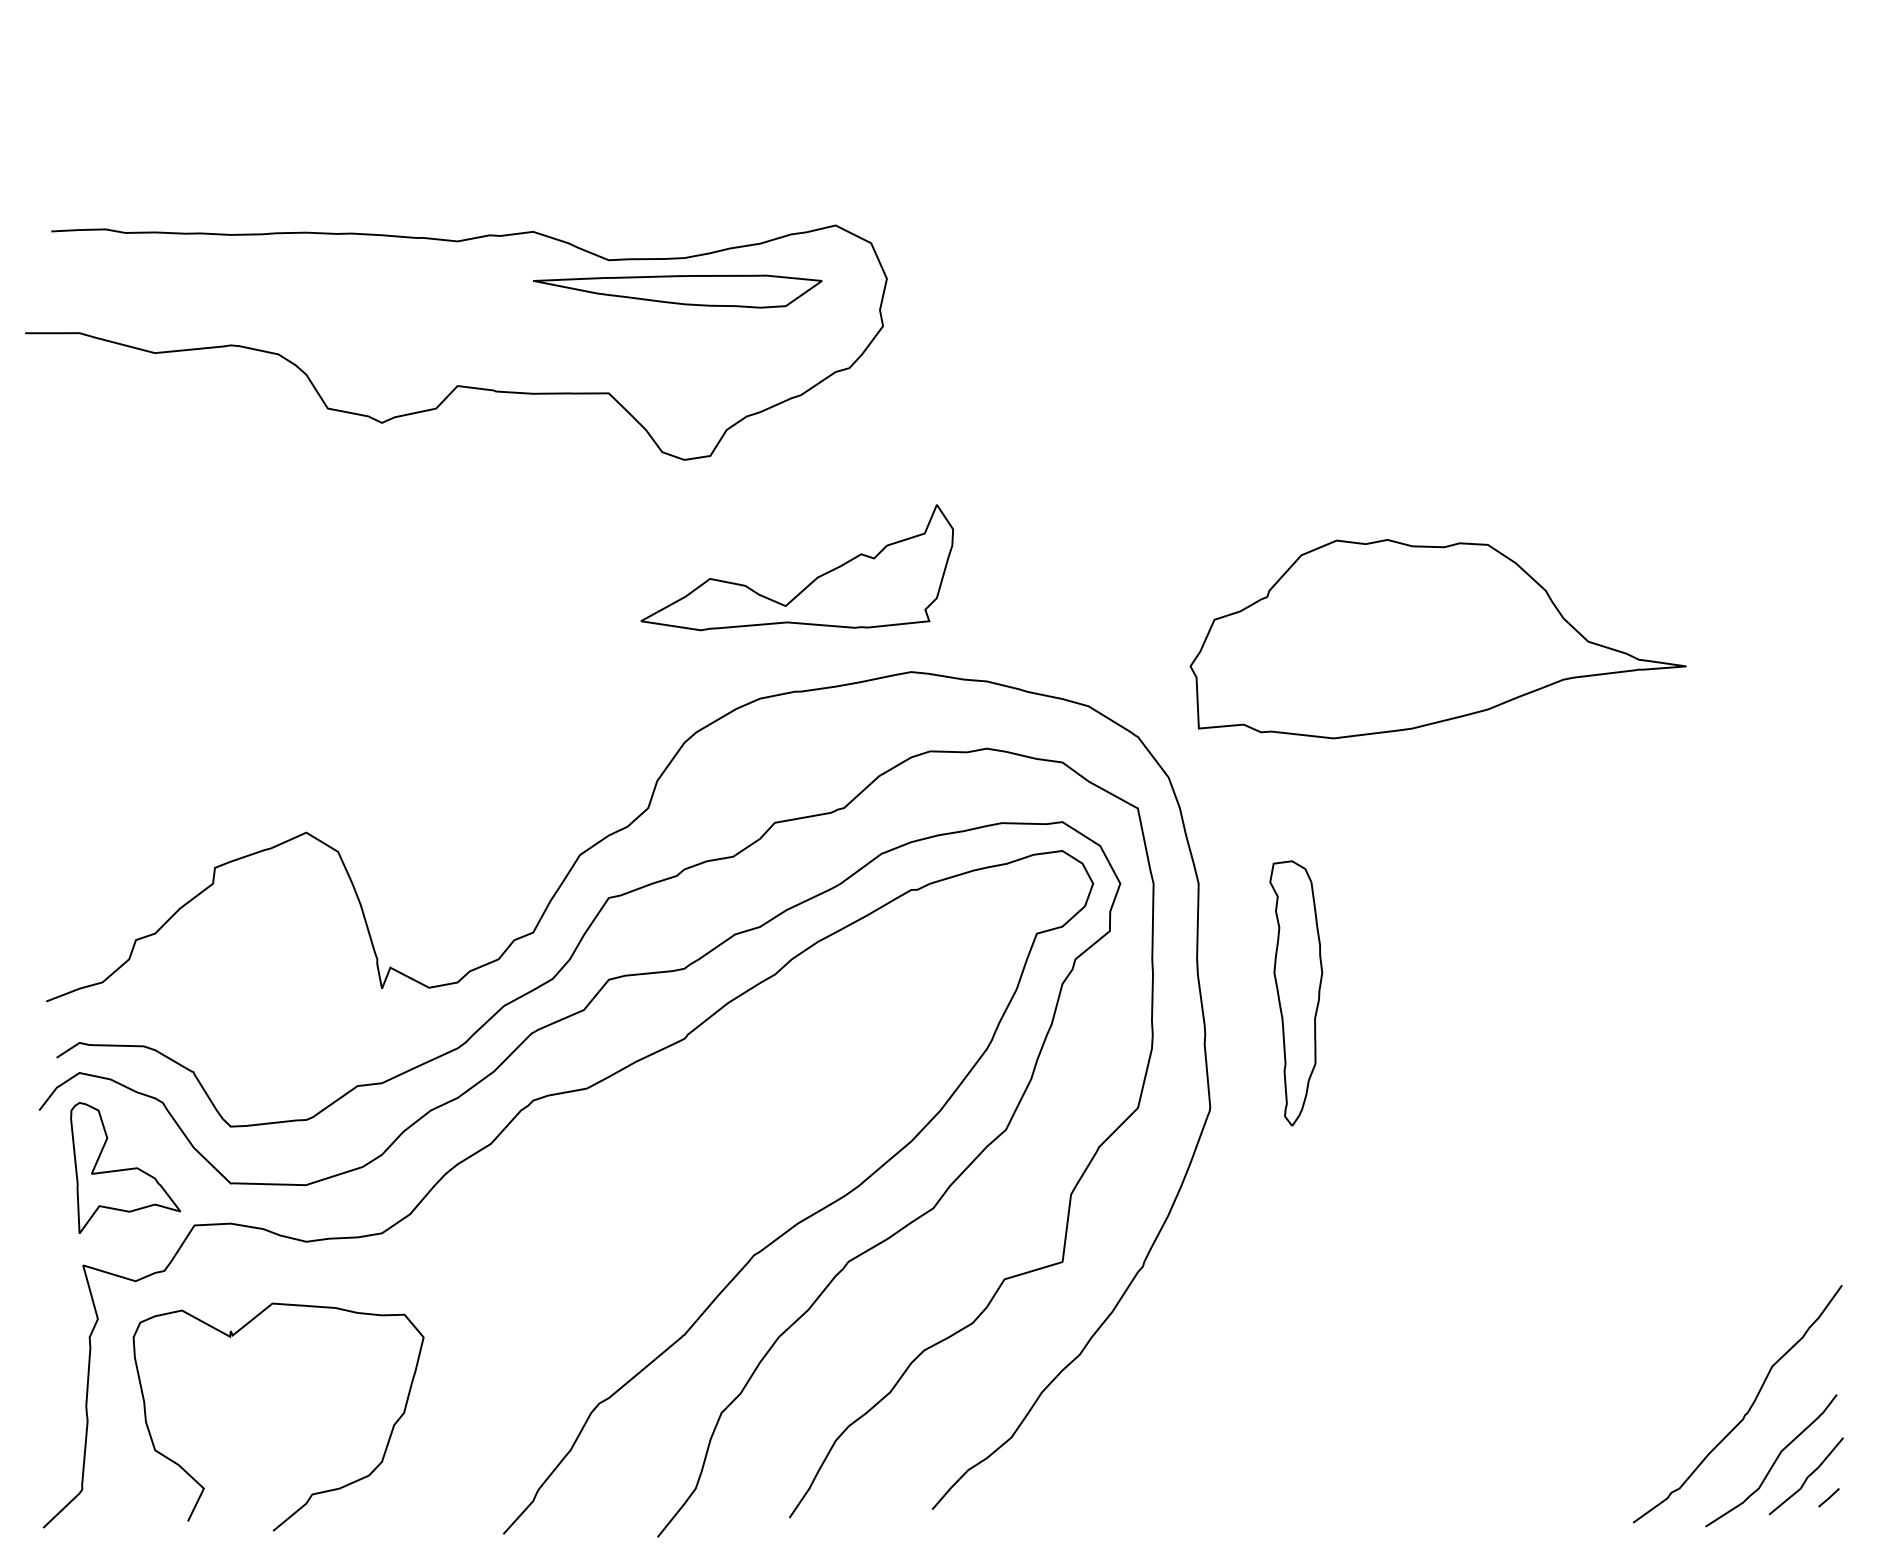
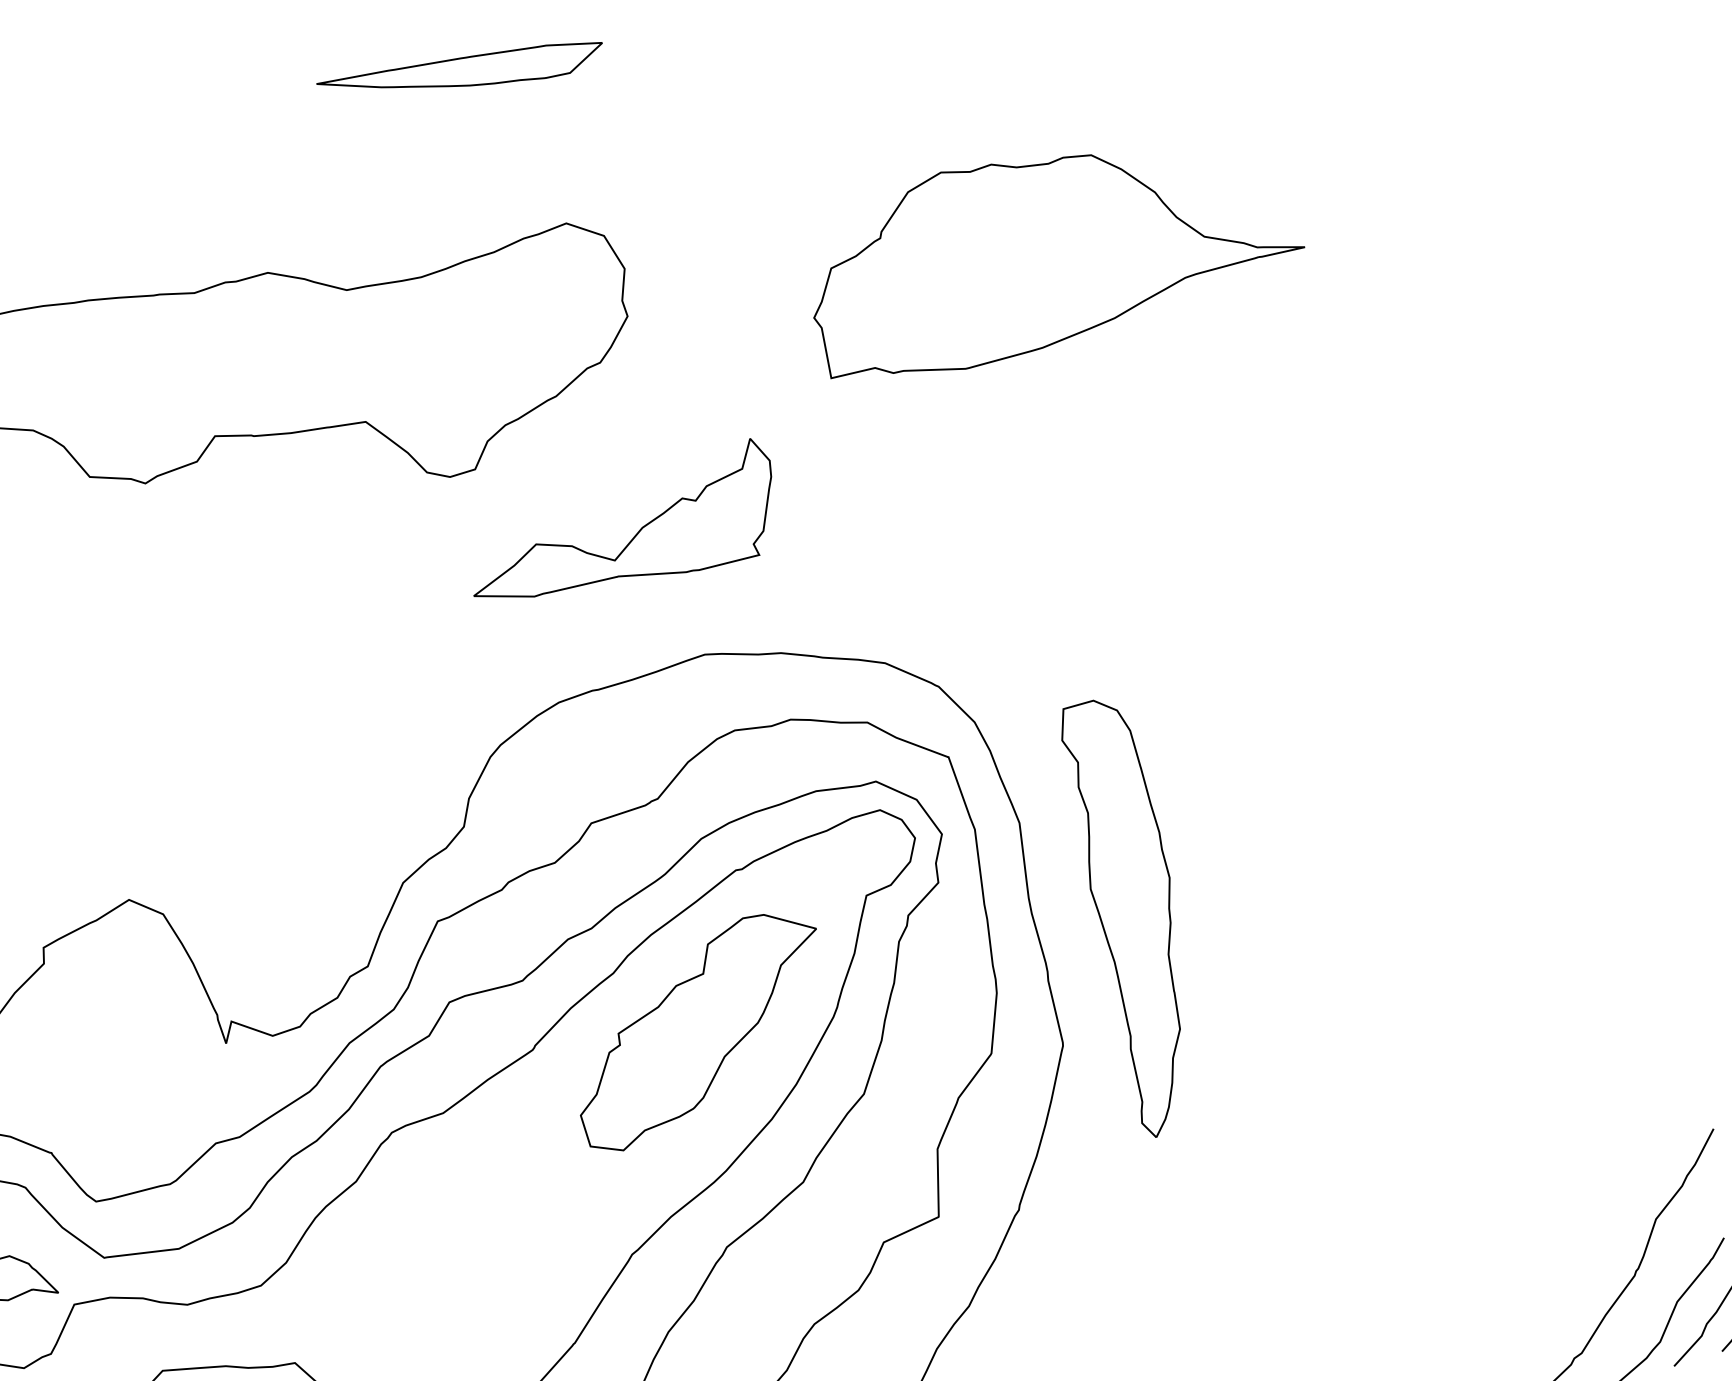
part: (677, 291) -> (460, 73), moved
part: (811, 581) -> (636, 532), moved
part: (1437, 639) -> (1054, 256), moved
part: (1296, 993) -> (1131, 917), size x1.67
part: (851, 1044) -> (698, 1031), added

